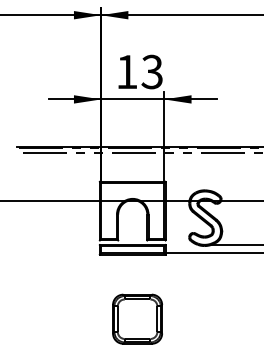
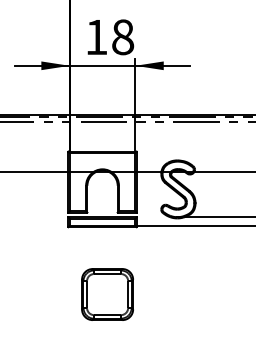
text: (152, 71) -> (123, 36), 13 -> 18

